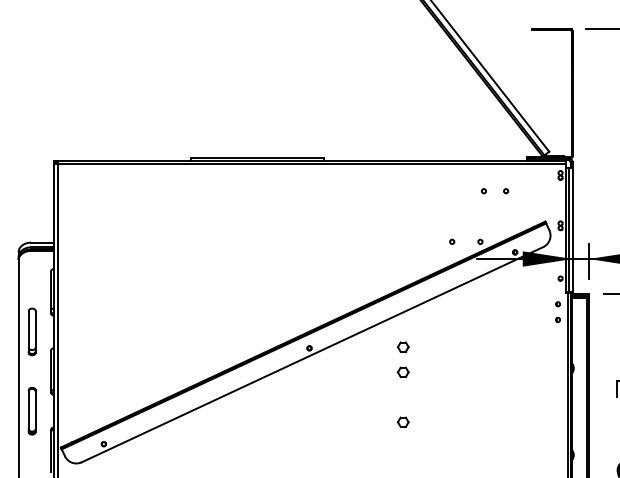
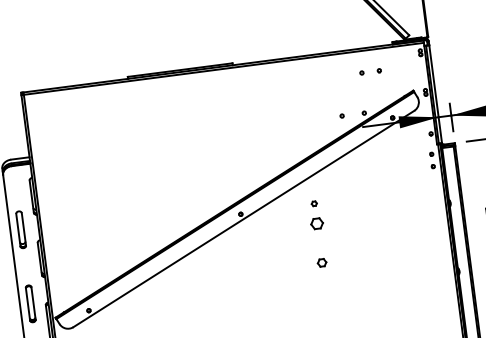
part: (402, 346) -> (313, 203), size x0.6
part: (402, 371) -> (316, 223), size x1.4
part: (31, 411) -> (30, 304), moved

